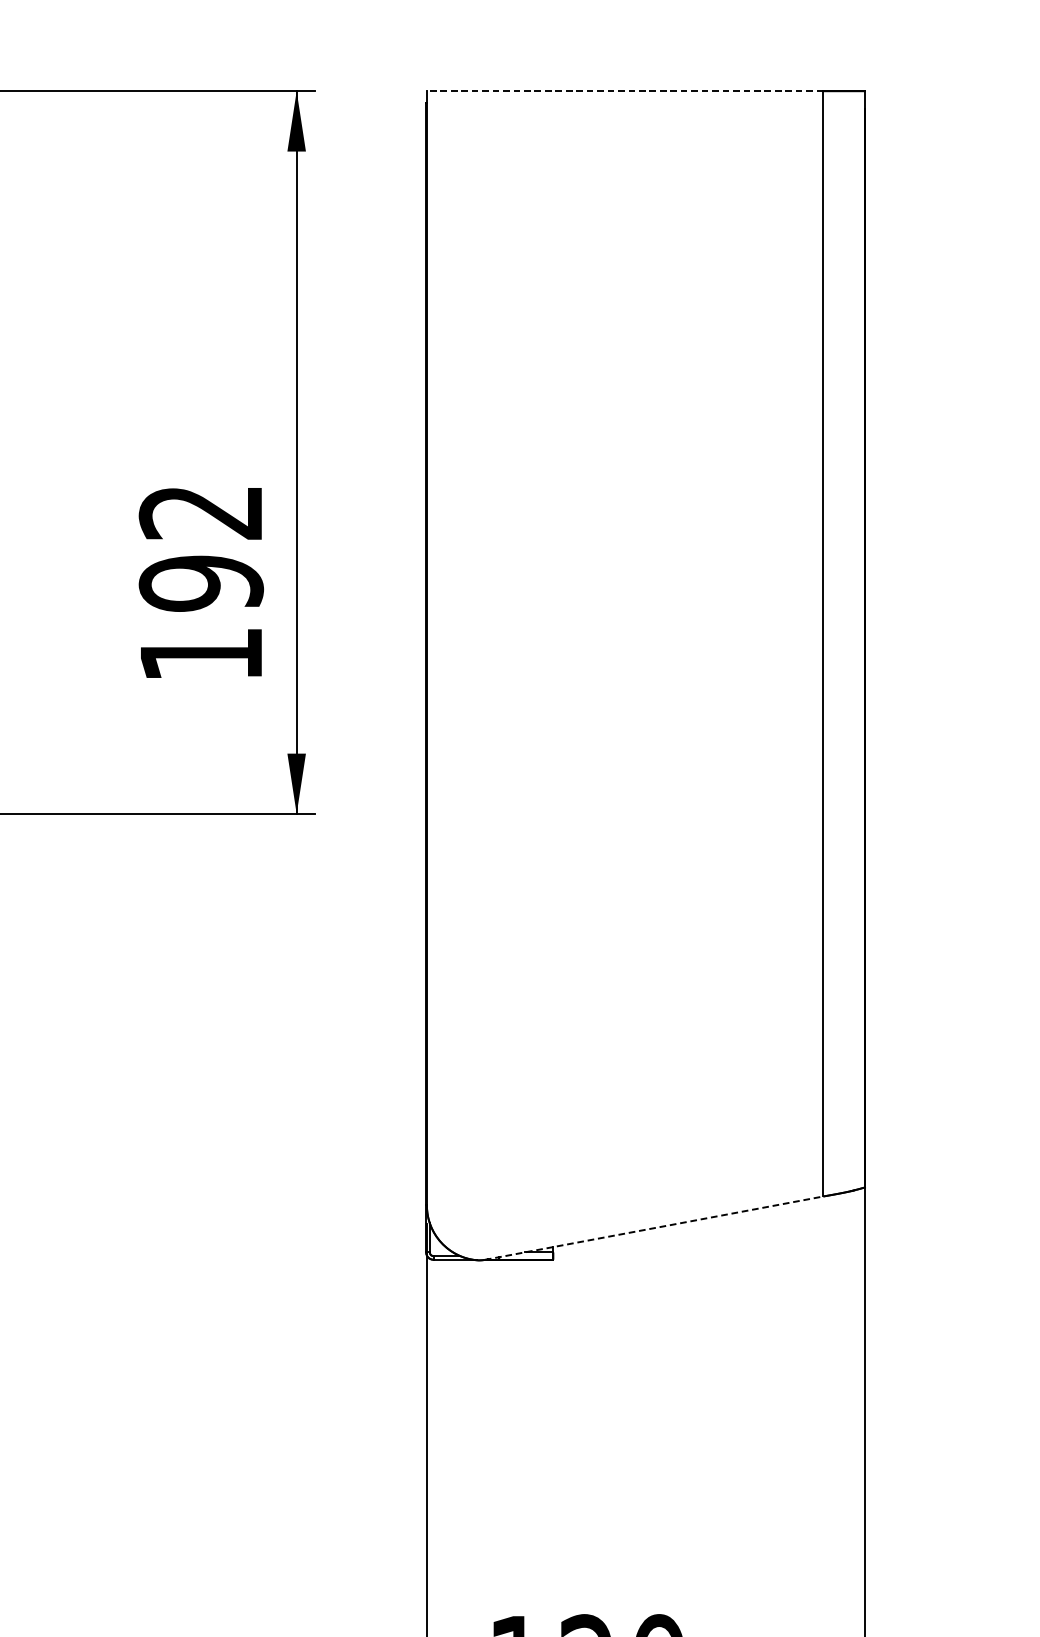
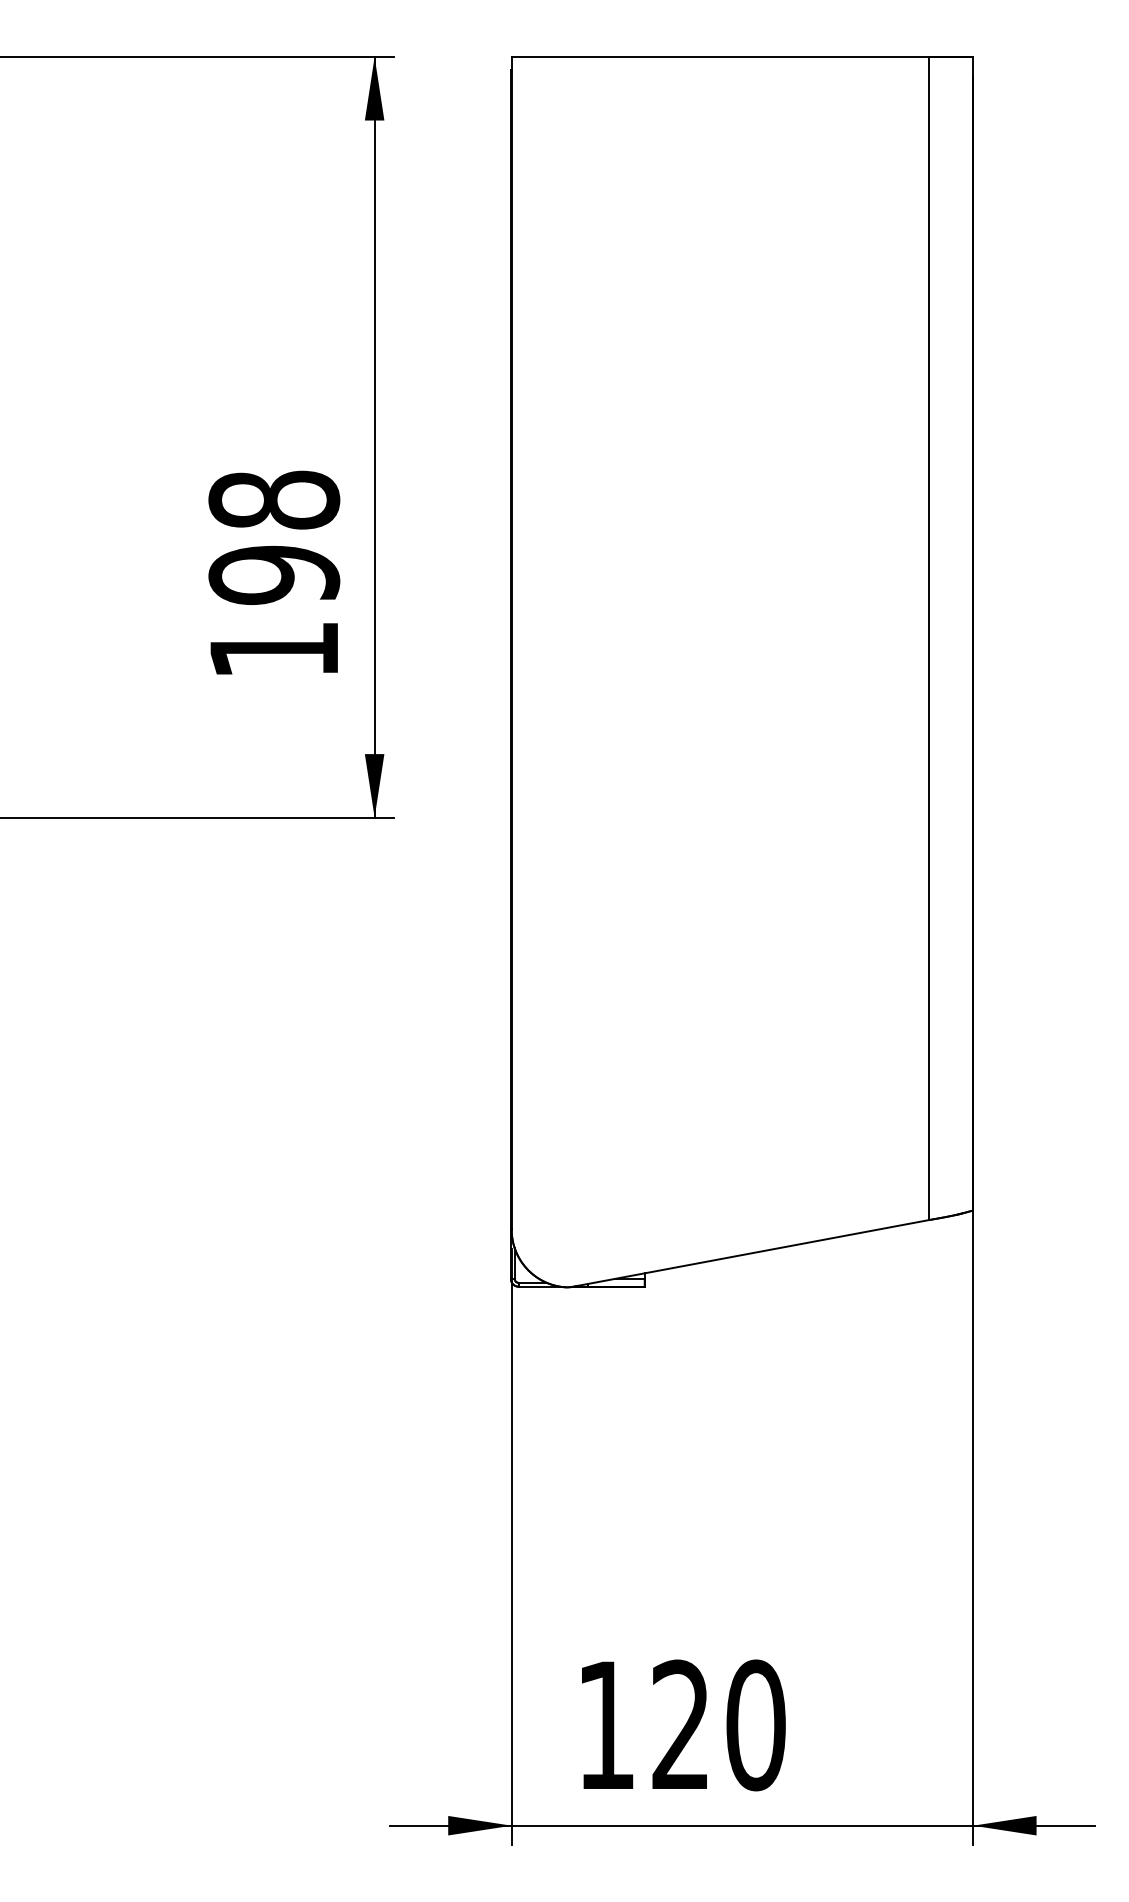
line: (625, 91) -> (720, 57), dashed -> solid
text: (201, 511) -> (274, 499), 192 -> 198
line: (654, 1228) -> (751, 1253), dashed -> solid

